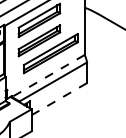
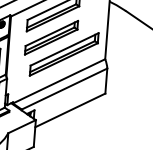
line: (47, 76) -> (58, 81), dashed -> solid
line: (59, 99) -> (70, 110), dashed -> solid

